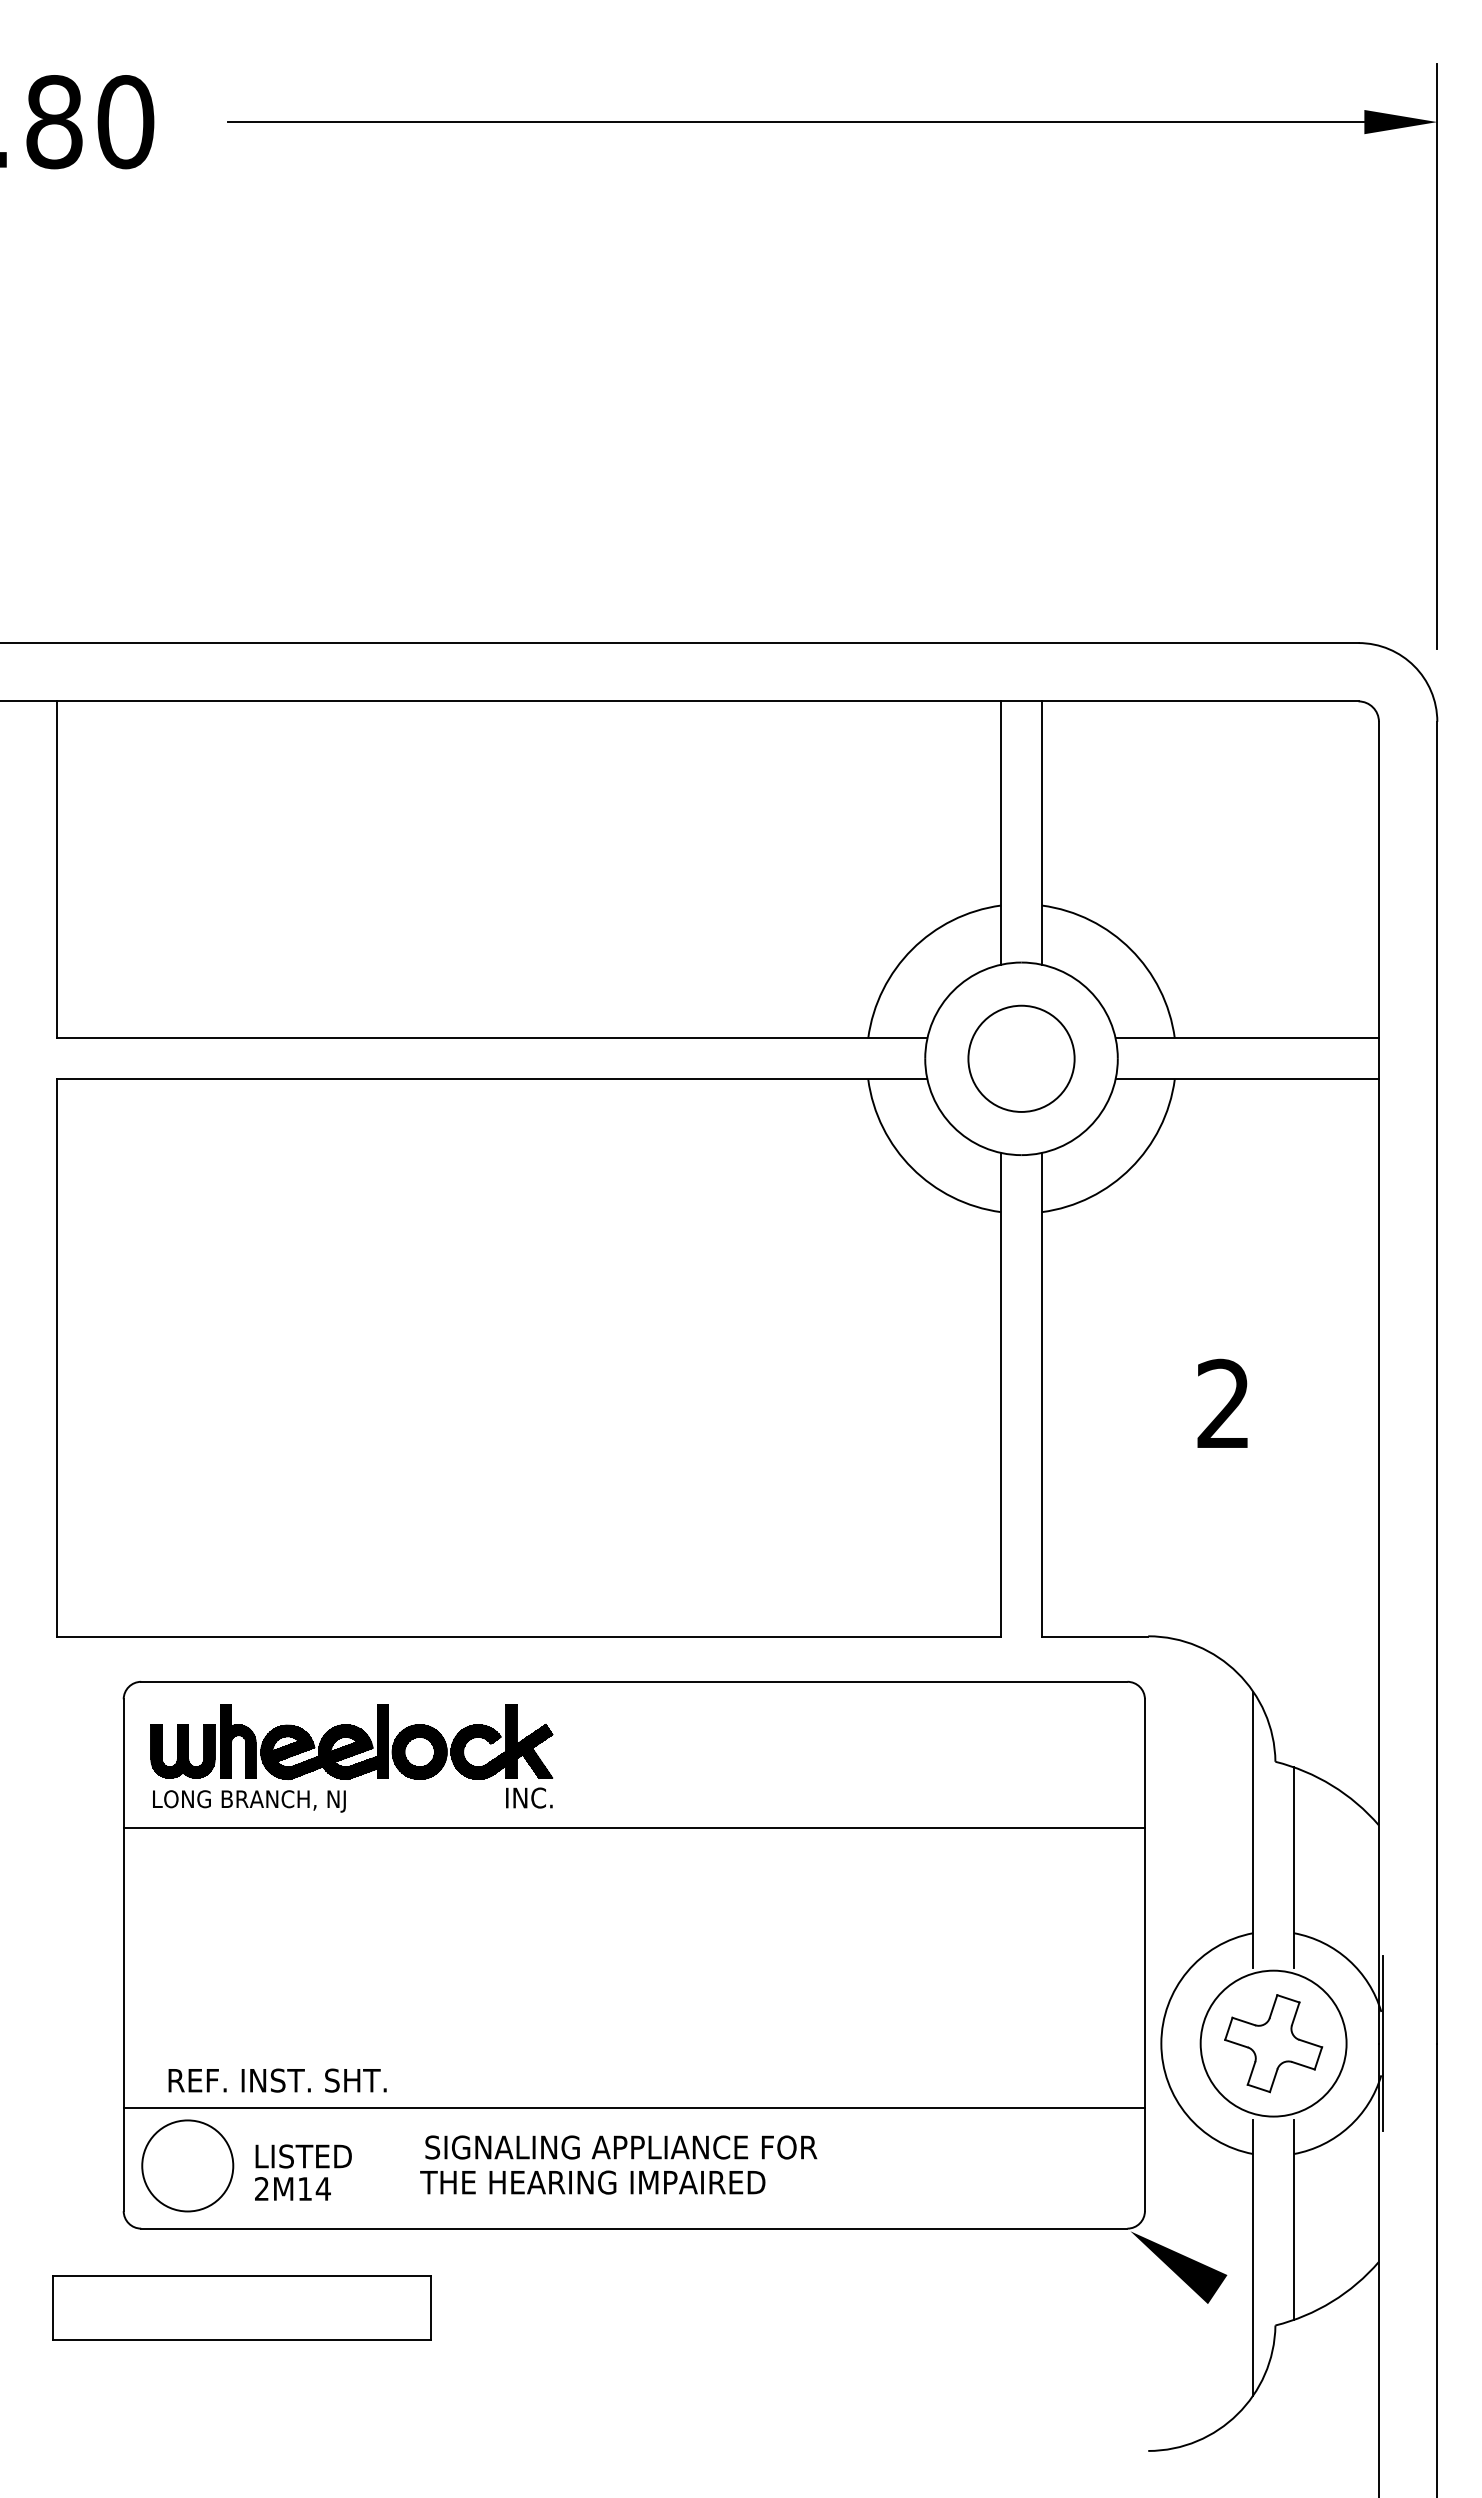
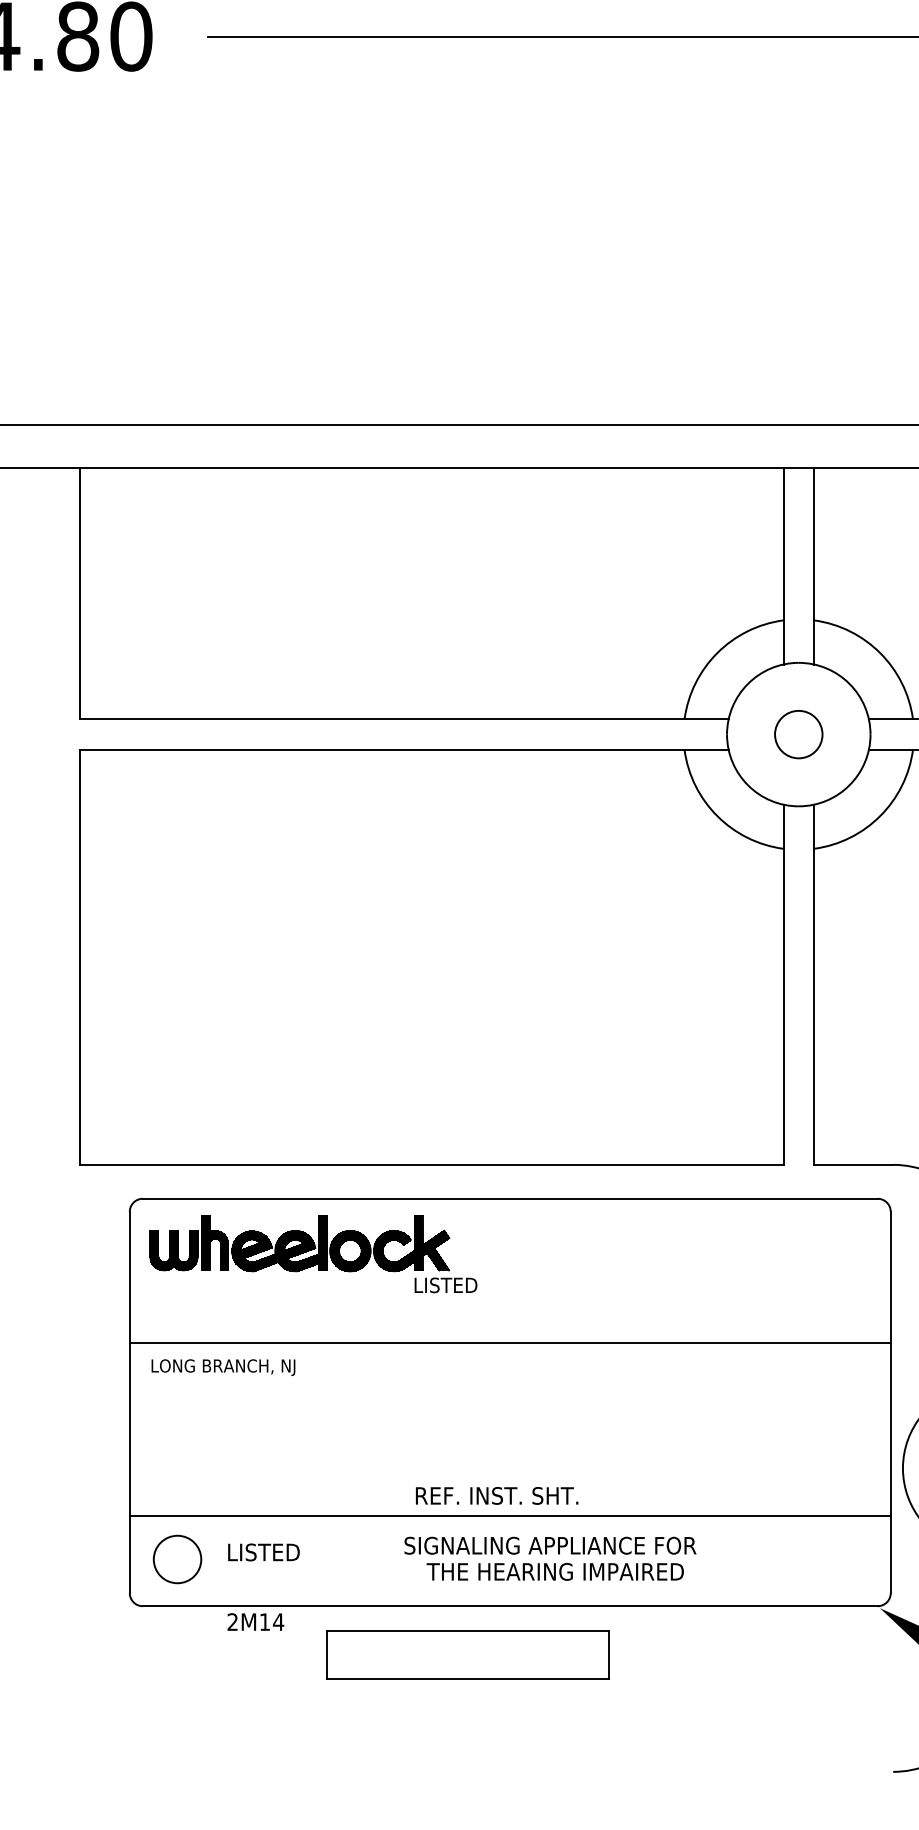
circle: (1021, 1058) -> (798, 734), size x0.6
text: (549, 1797) -> (447, 1284), INC. -> LISTED
text: (249, 1801) -> (223, 1367), moved
line: (633, 1827) -> (509, 1343), moved
text: (277, 2080) -> (496, 1495), moved
text: (621, 2147) -> (550, 1545), moved
circle: (187, 2165) -> (177, 1559), size x0.7
text: (592, 2182) -> (555, 1571), moved
text: (292, 2188) -> (255, 1621), moved
part: (241, 2307) -> (467, 1654), moved

